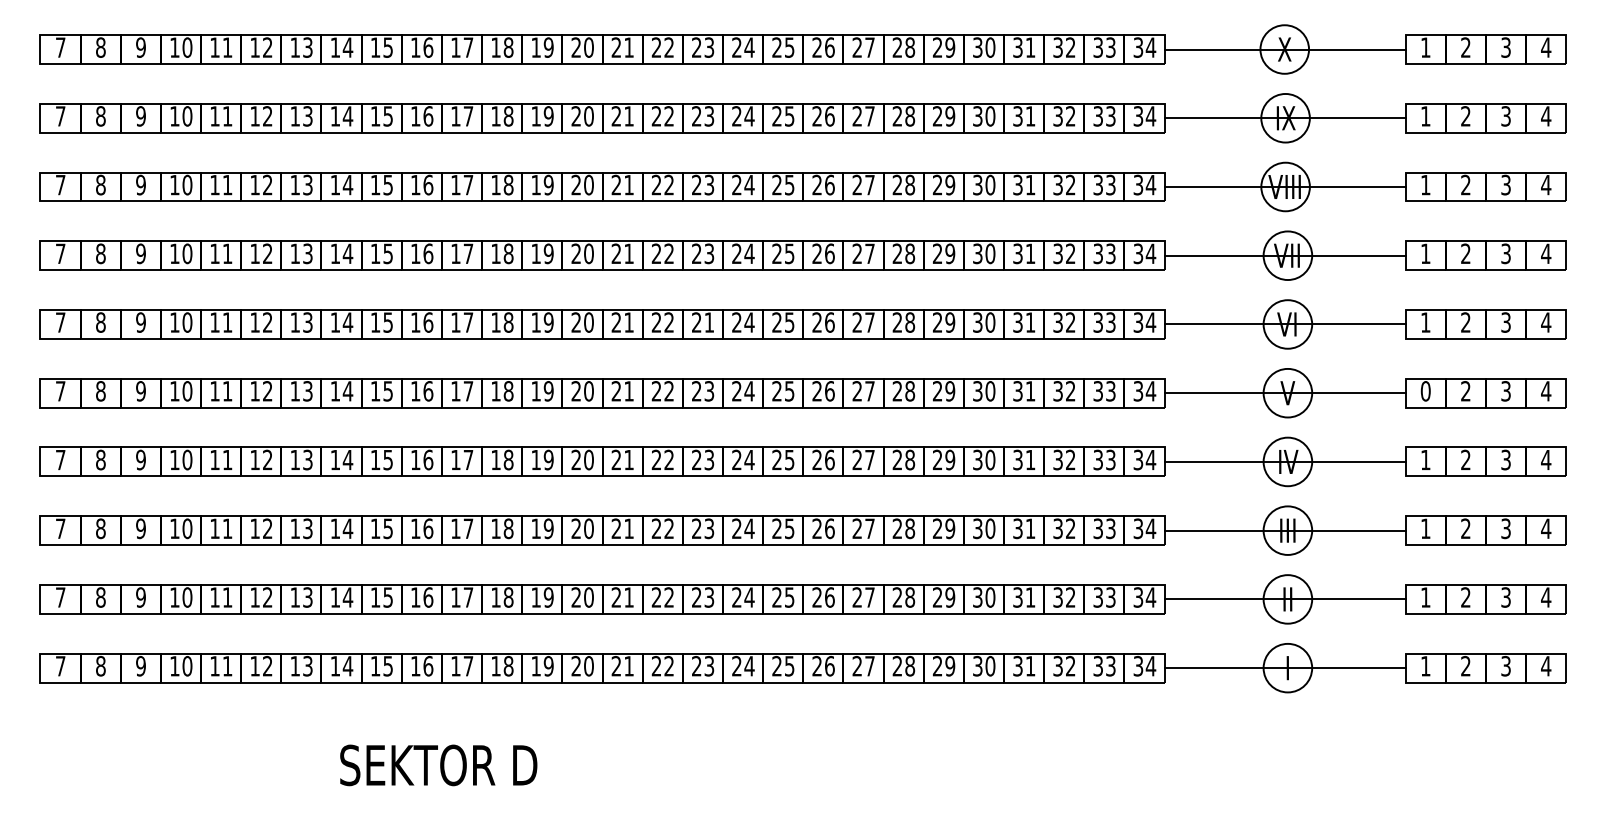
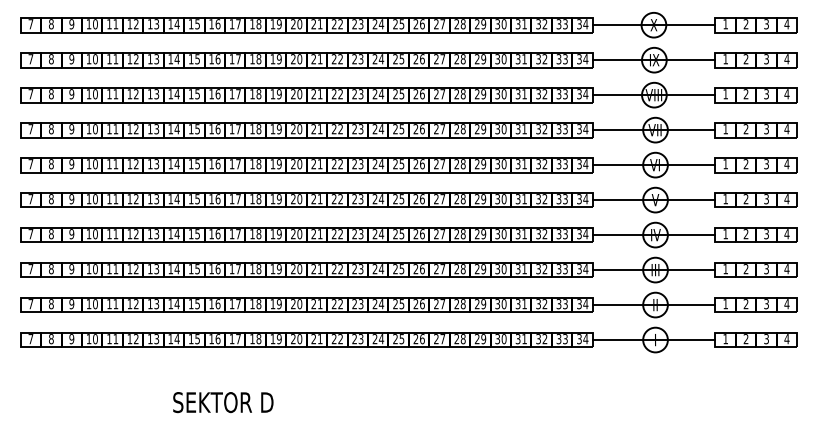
text: (708, 323) -> (360, 164), 21 -> 23
text: (1425, 391) -> (725, 199), 0 -> 1
text: (439, 765) -> (223, 402), moved

